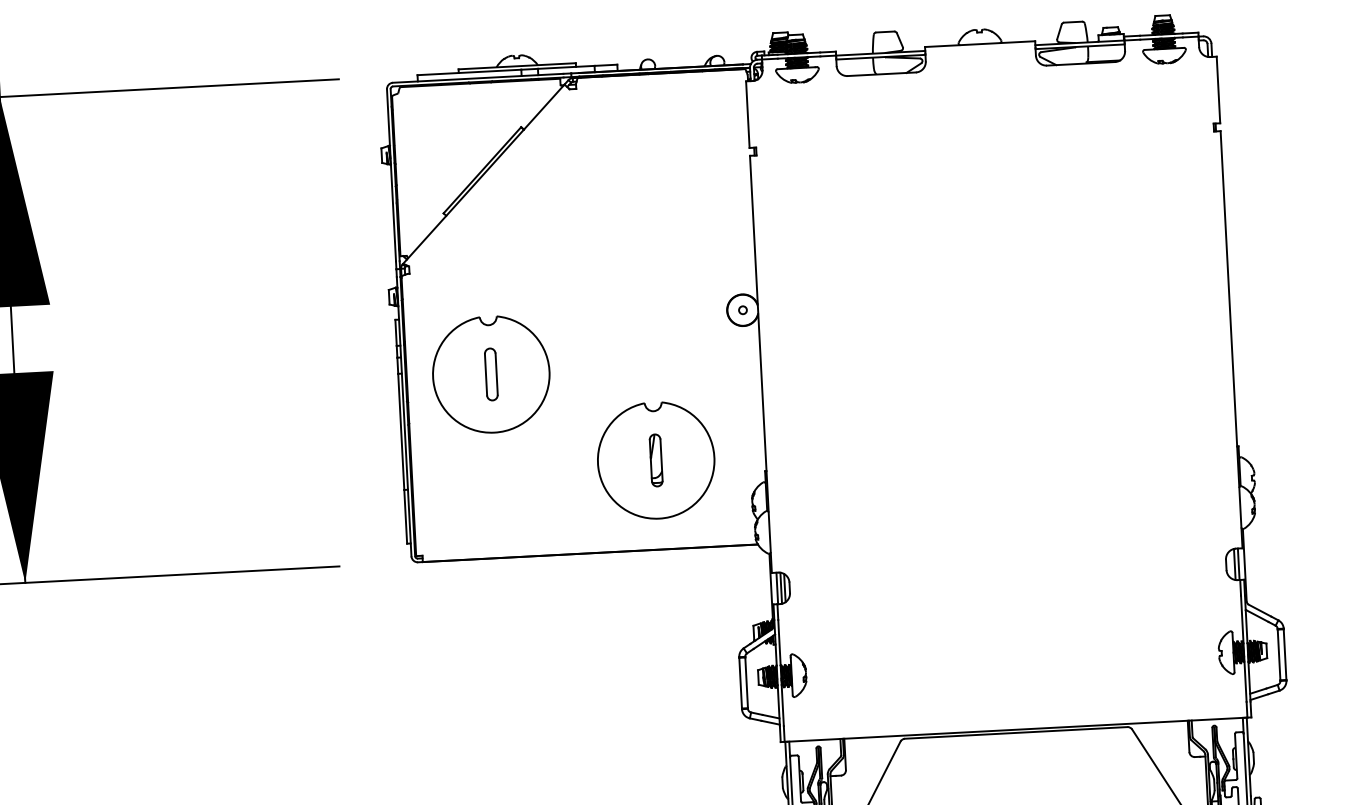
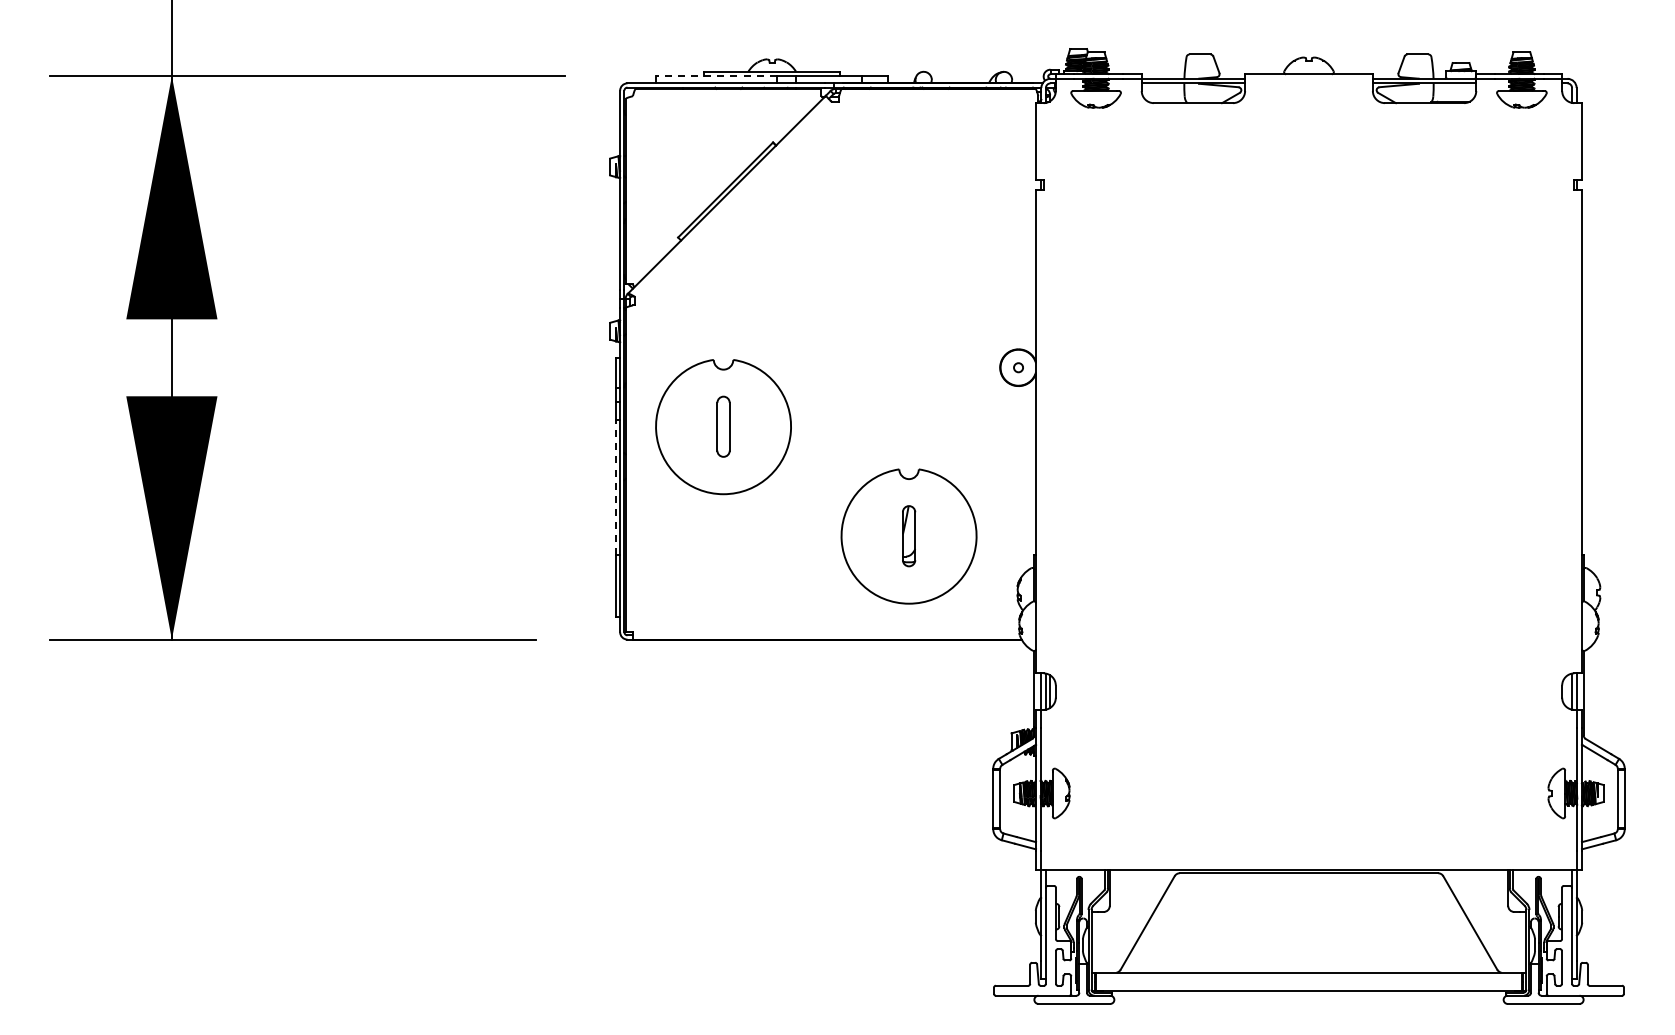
line: (469, 72) -> (716, 76), solid -> dashed
line: (400, 431) -> (615, 487), solid -> dashed

